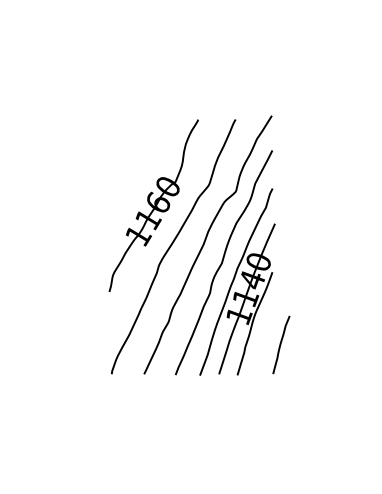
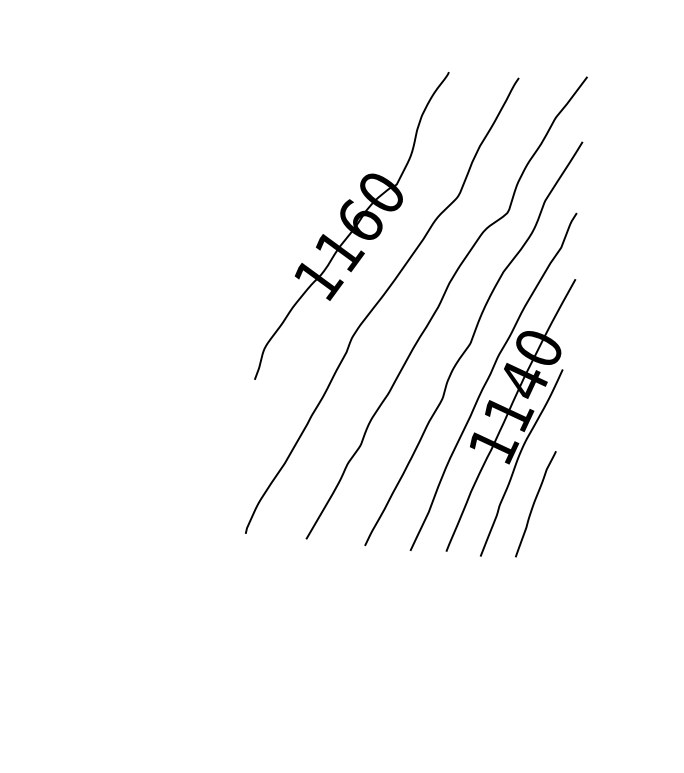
curve: (281, 344) -> (536, 503), moved

